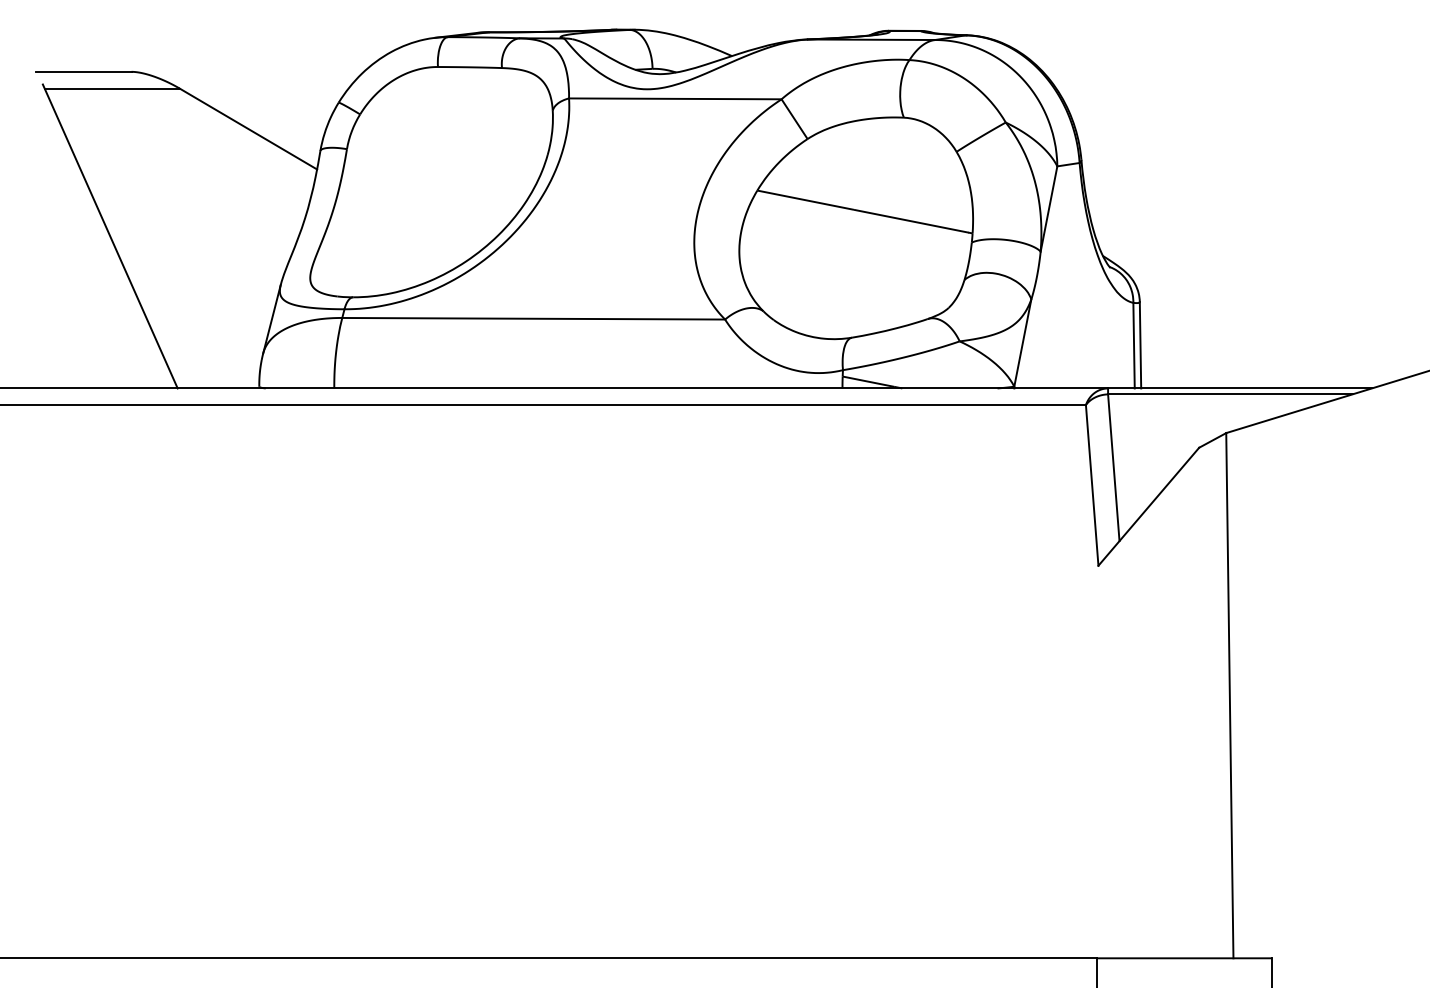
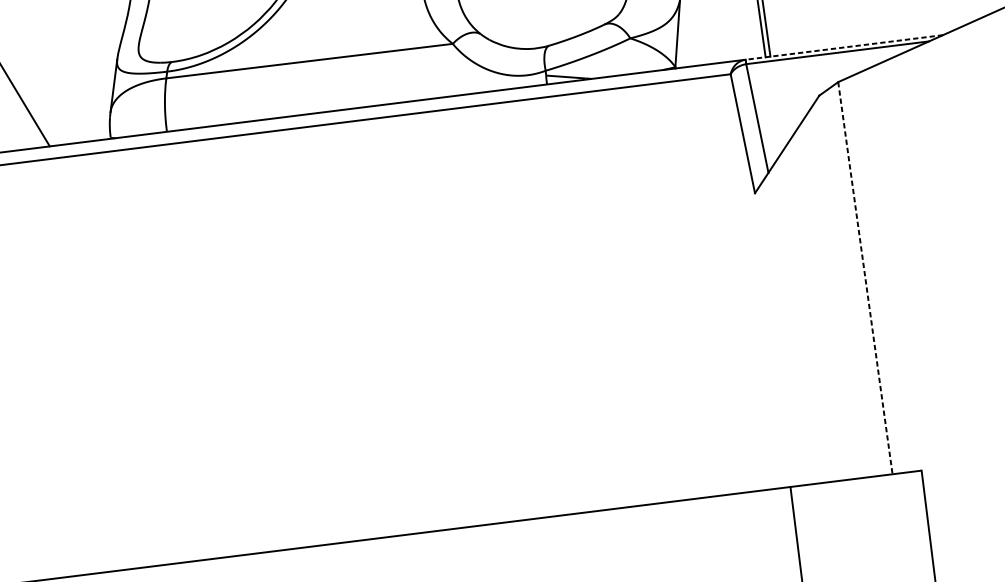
line: (1240, 388) -> (844, 47), solid -> dashed
line: (1229, 695) -> (865, 278), solid -> dashed

